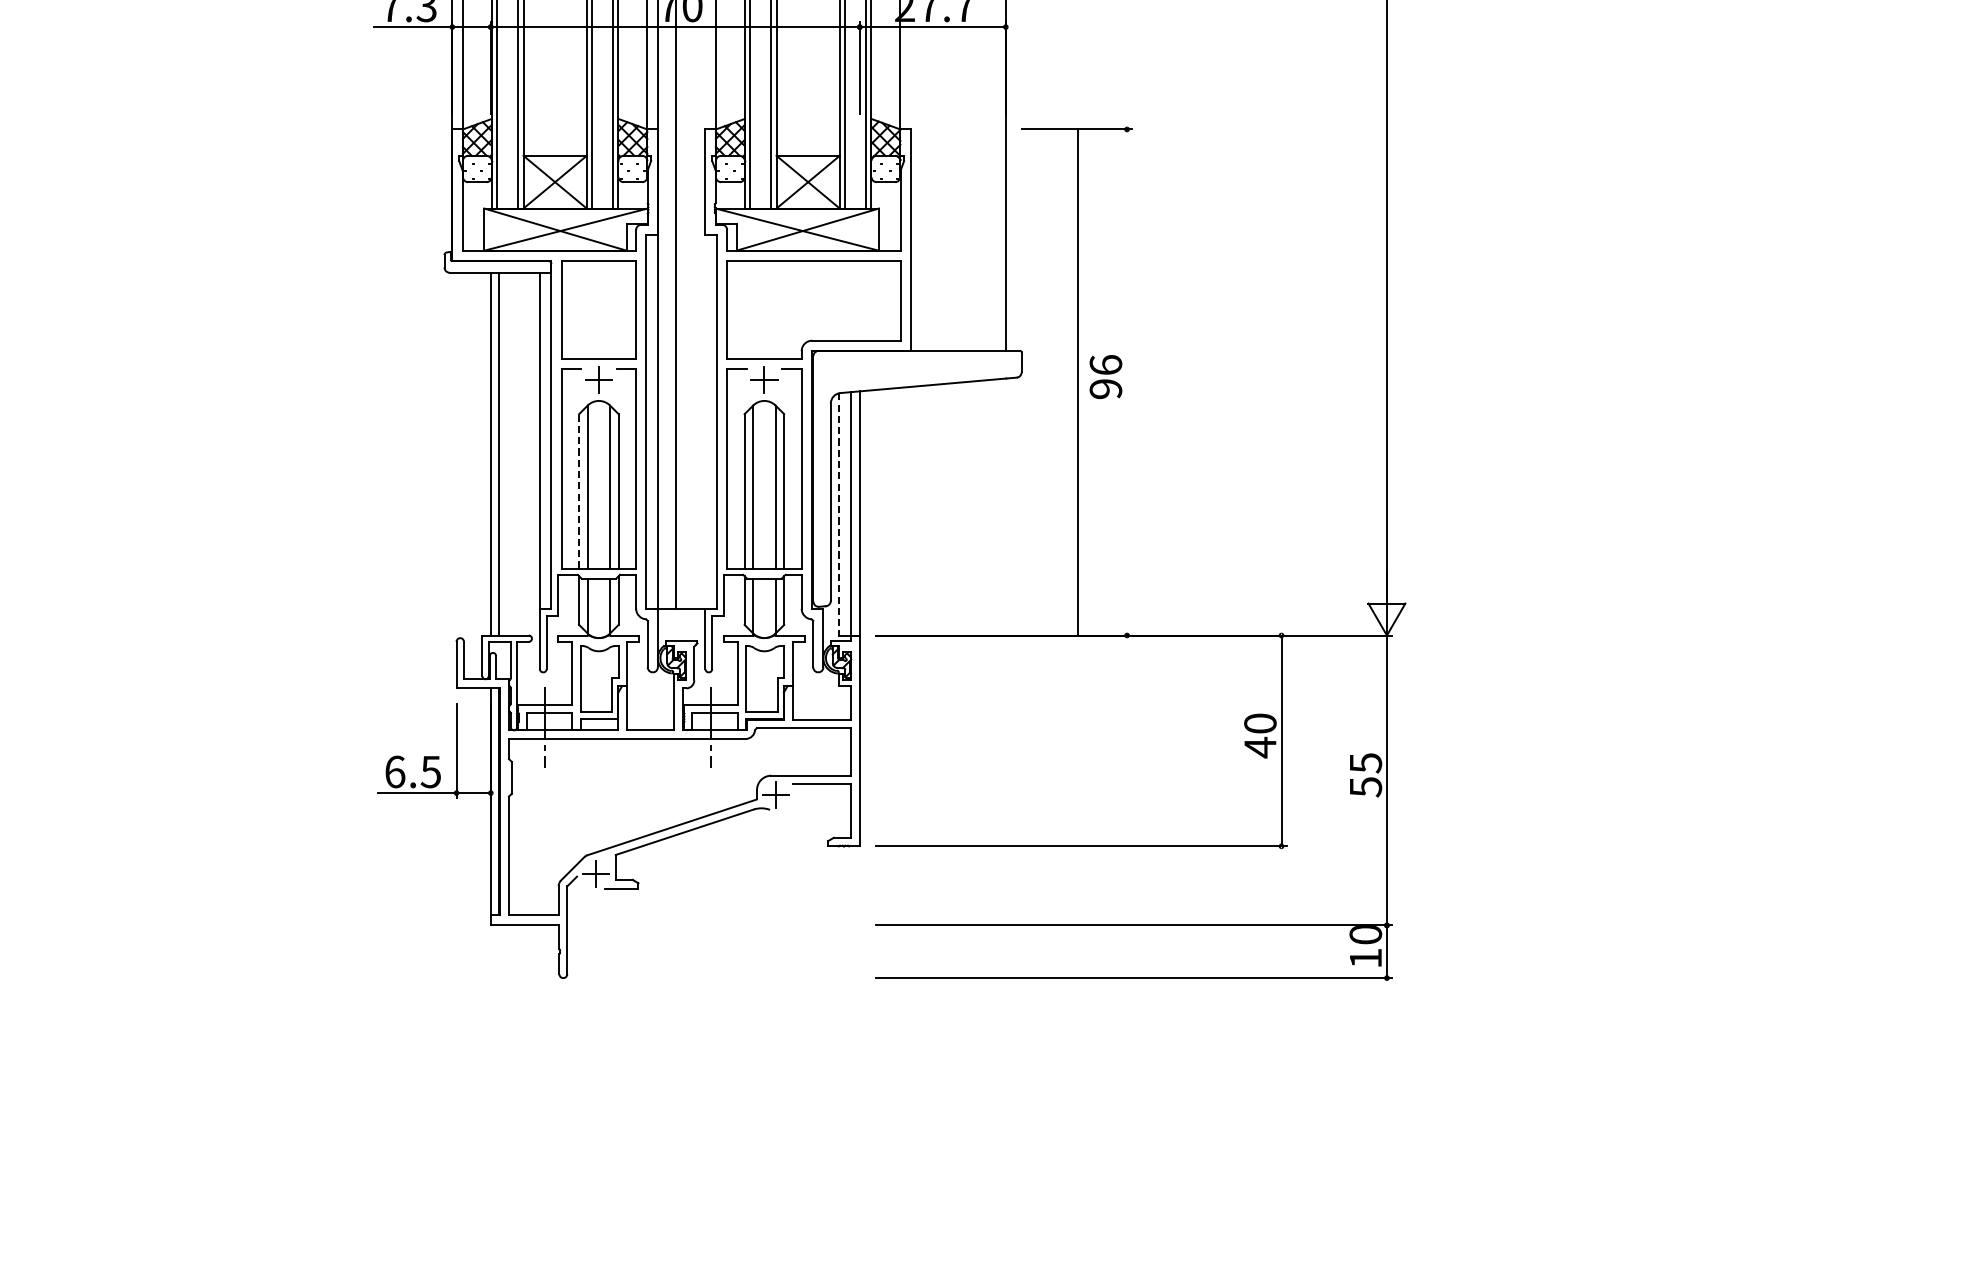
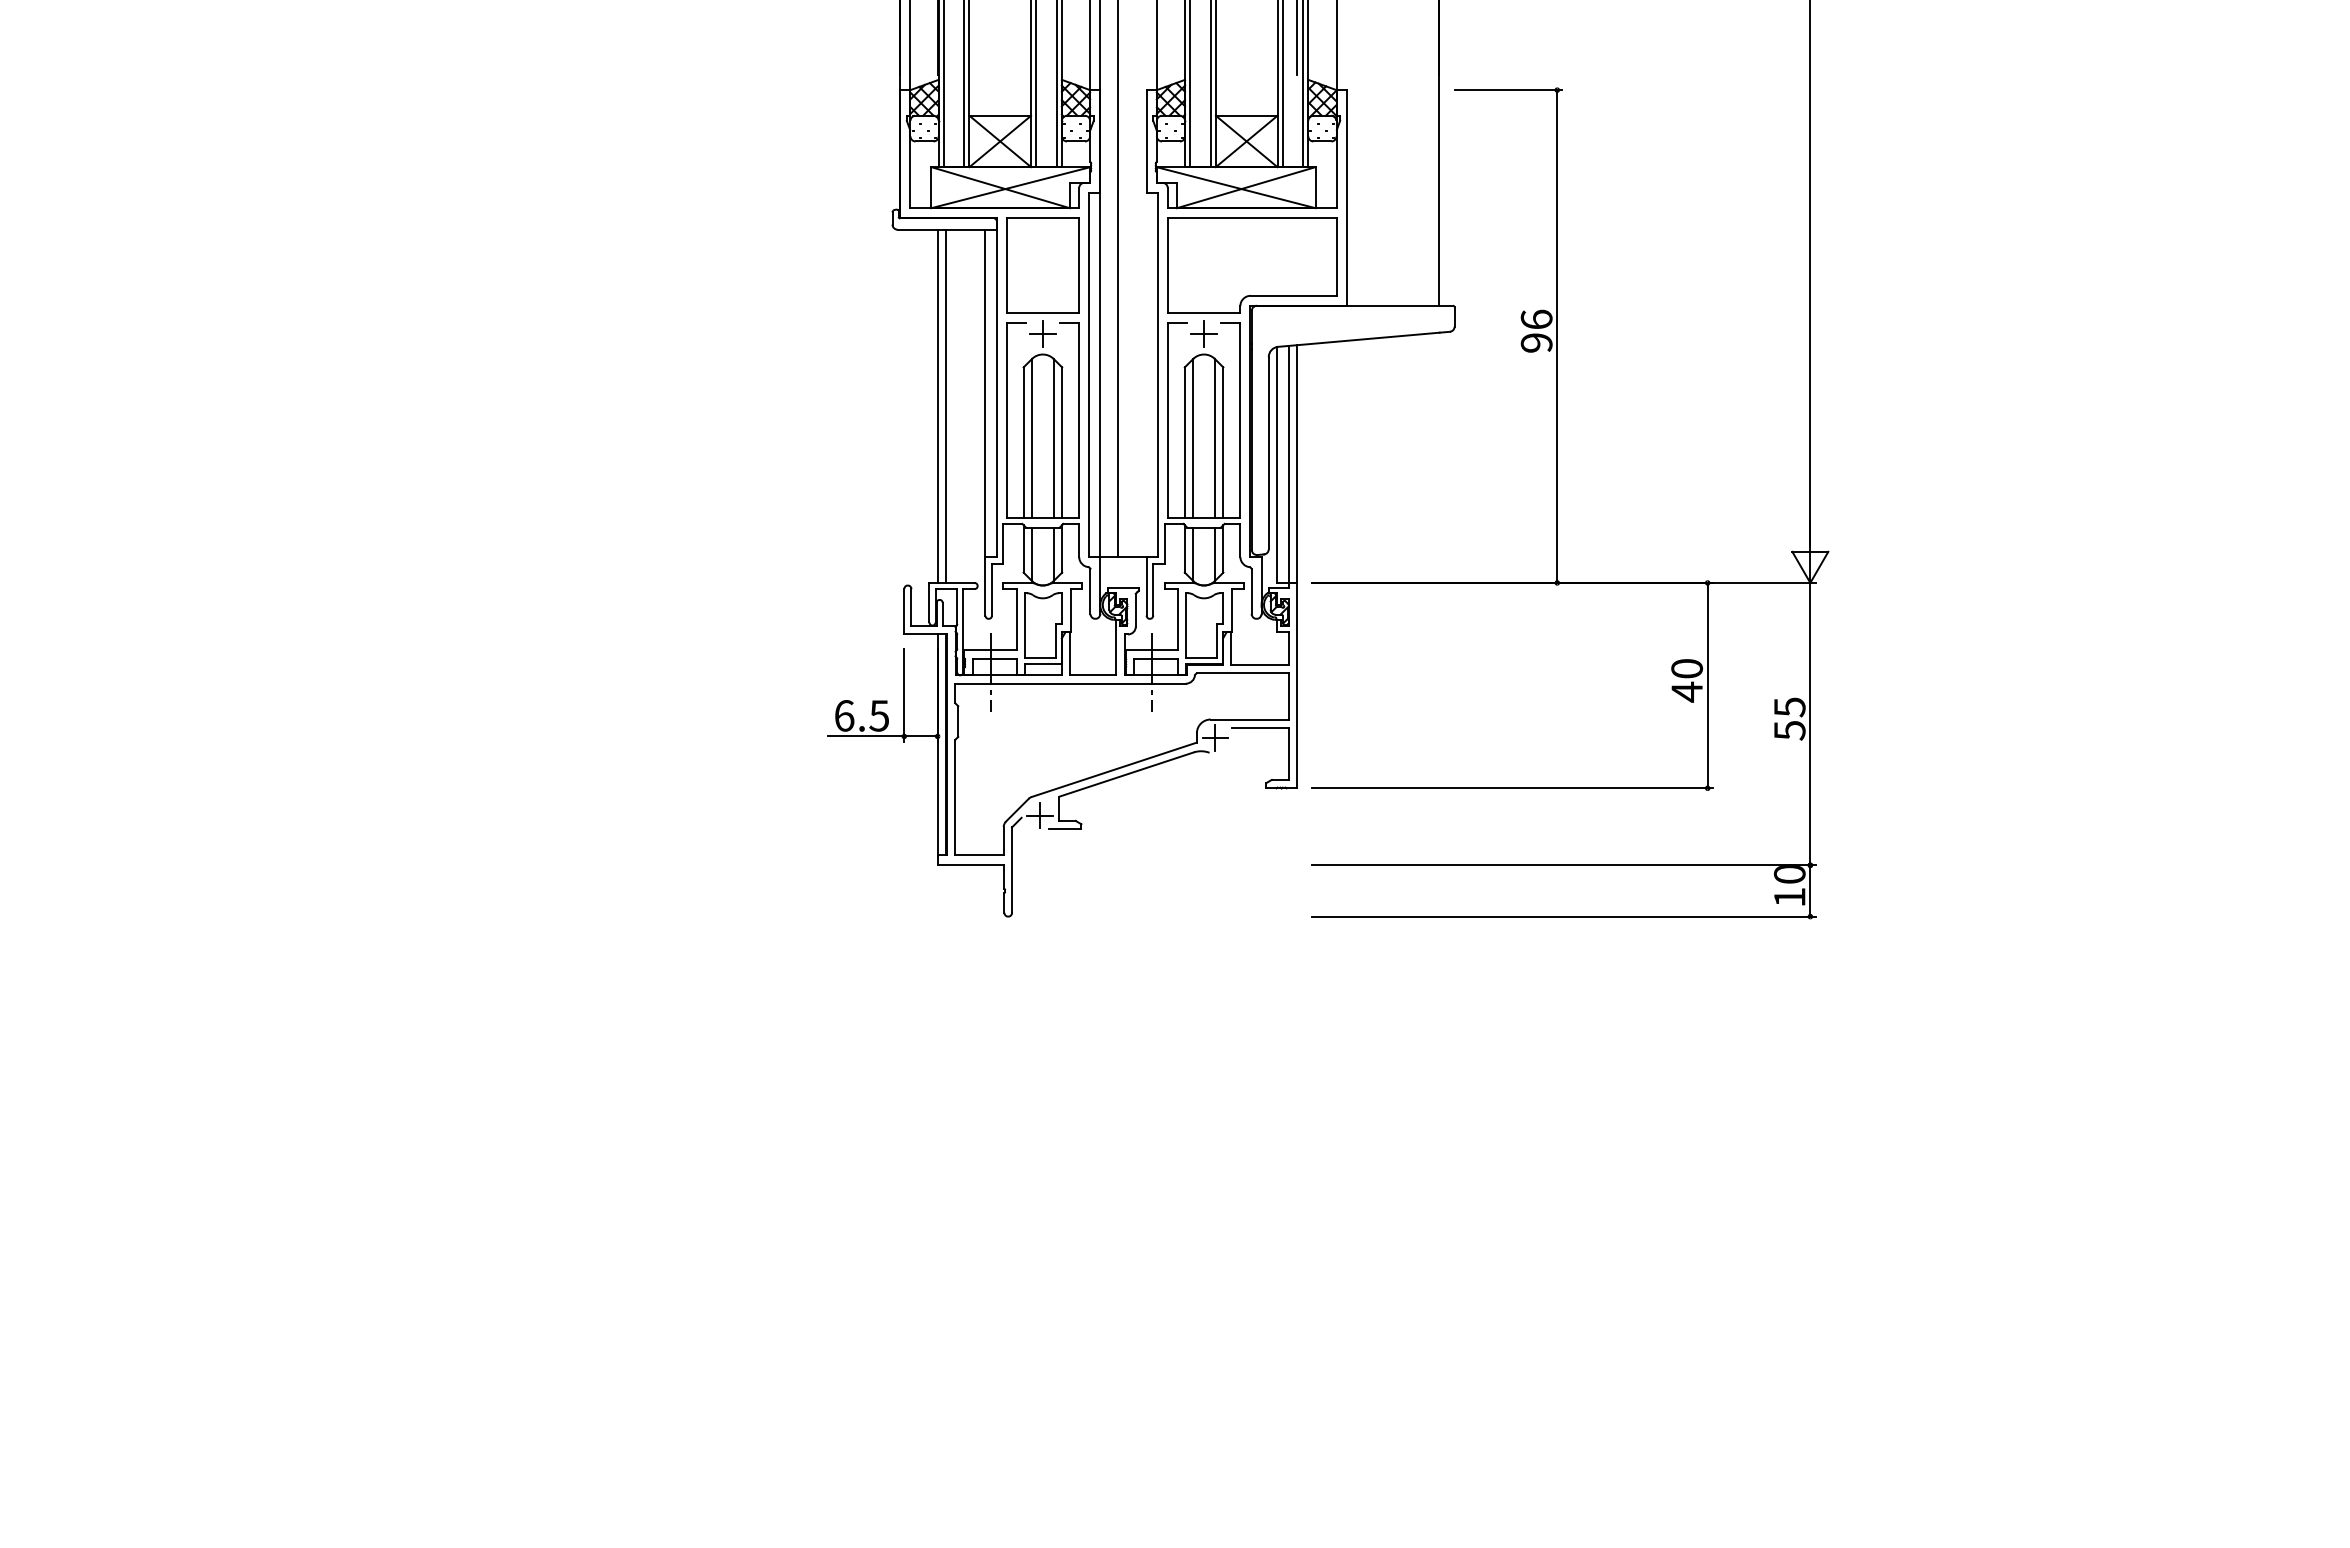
line: (1078, 382) -> (1557, 336), moved
line: (578, 491) -> (1023, 442), dashed -> solid
line: (838, 513) -> (1276, 464), dashed -> solid

